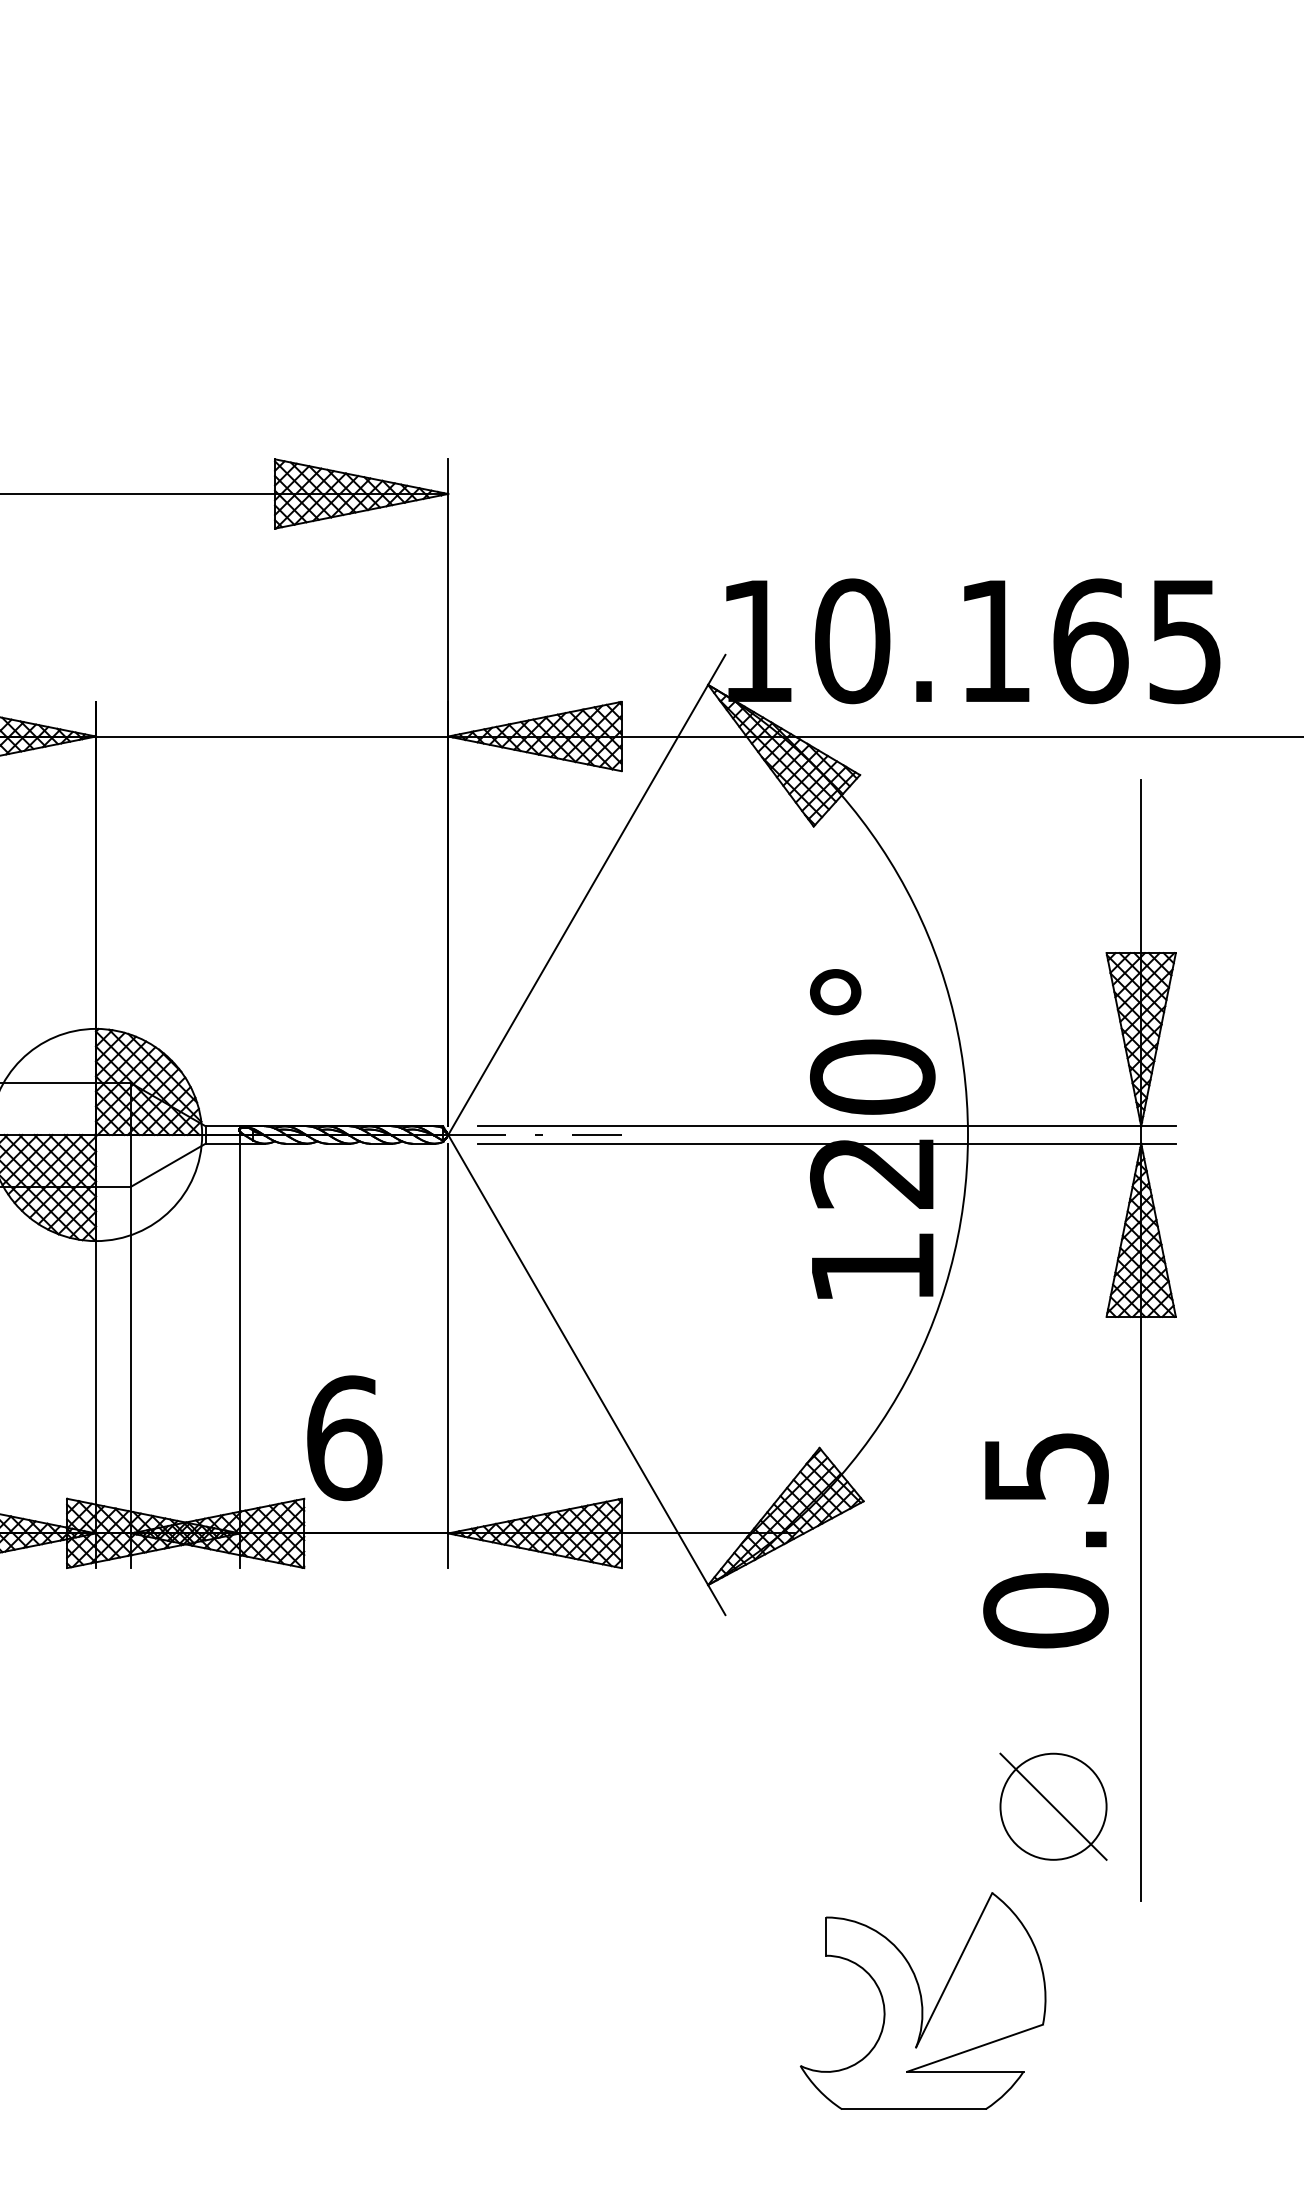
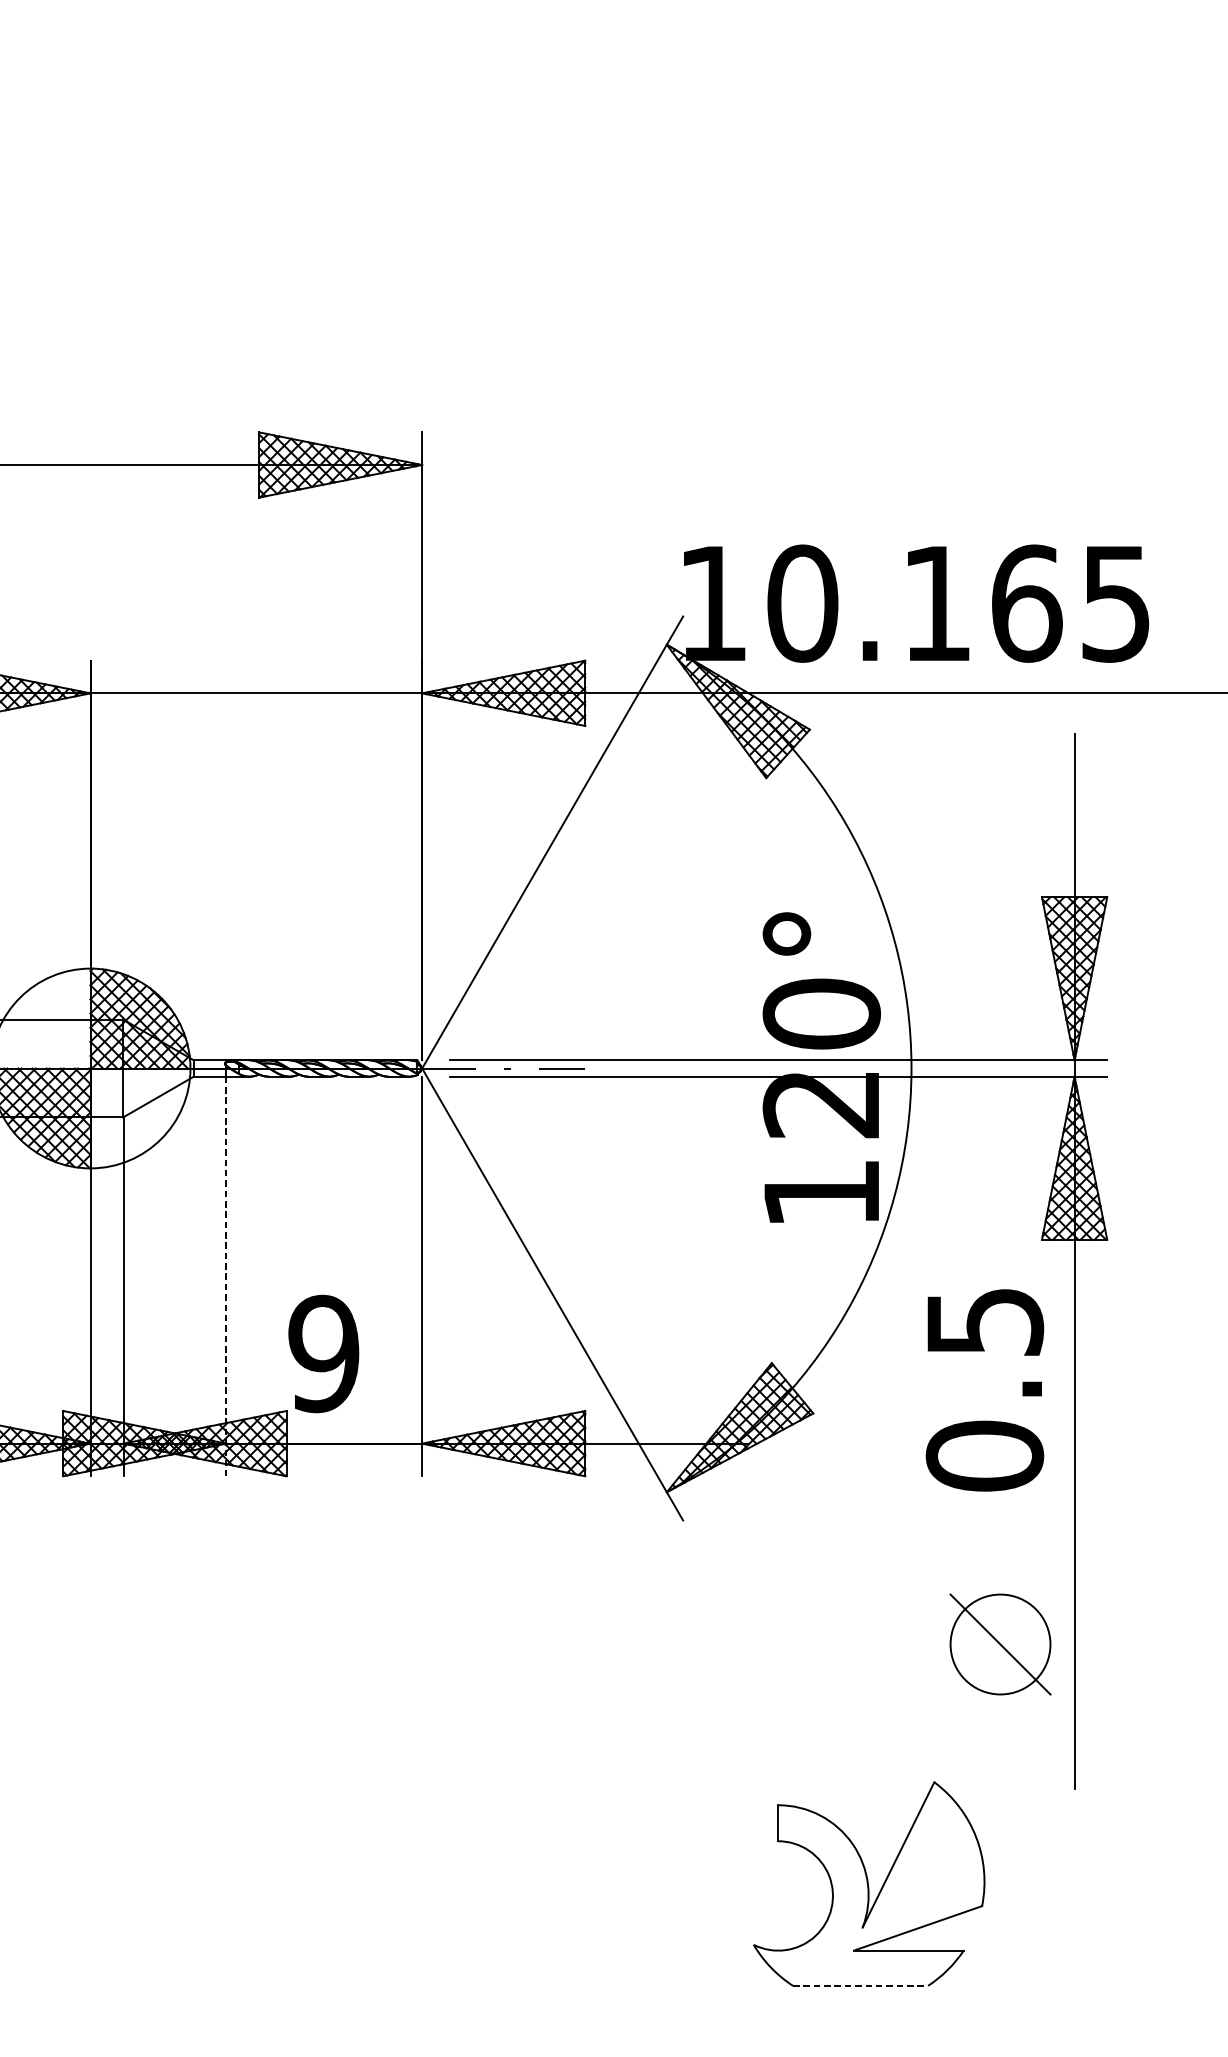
line: (240, 1356) -> (226, 1277), solid -> dashed
text: (344, 1438) -> (324, 1354), 6 -> 9
text: (1045, 1540) -> (984, 1390), moved
part: (1053, 1806) -> (1000, 1644), moved
line: (913, 2109) -> (860, 1986), solid -> dashed

